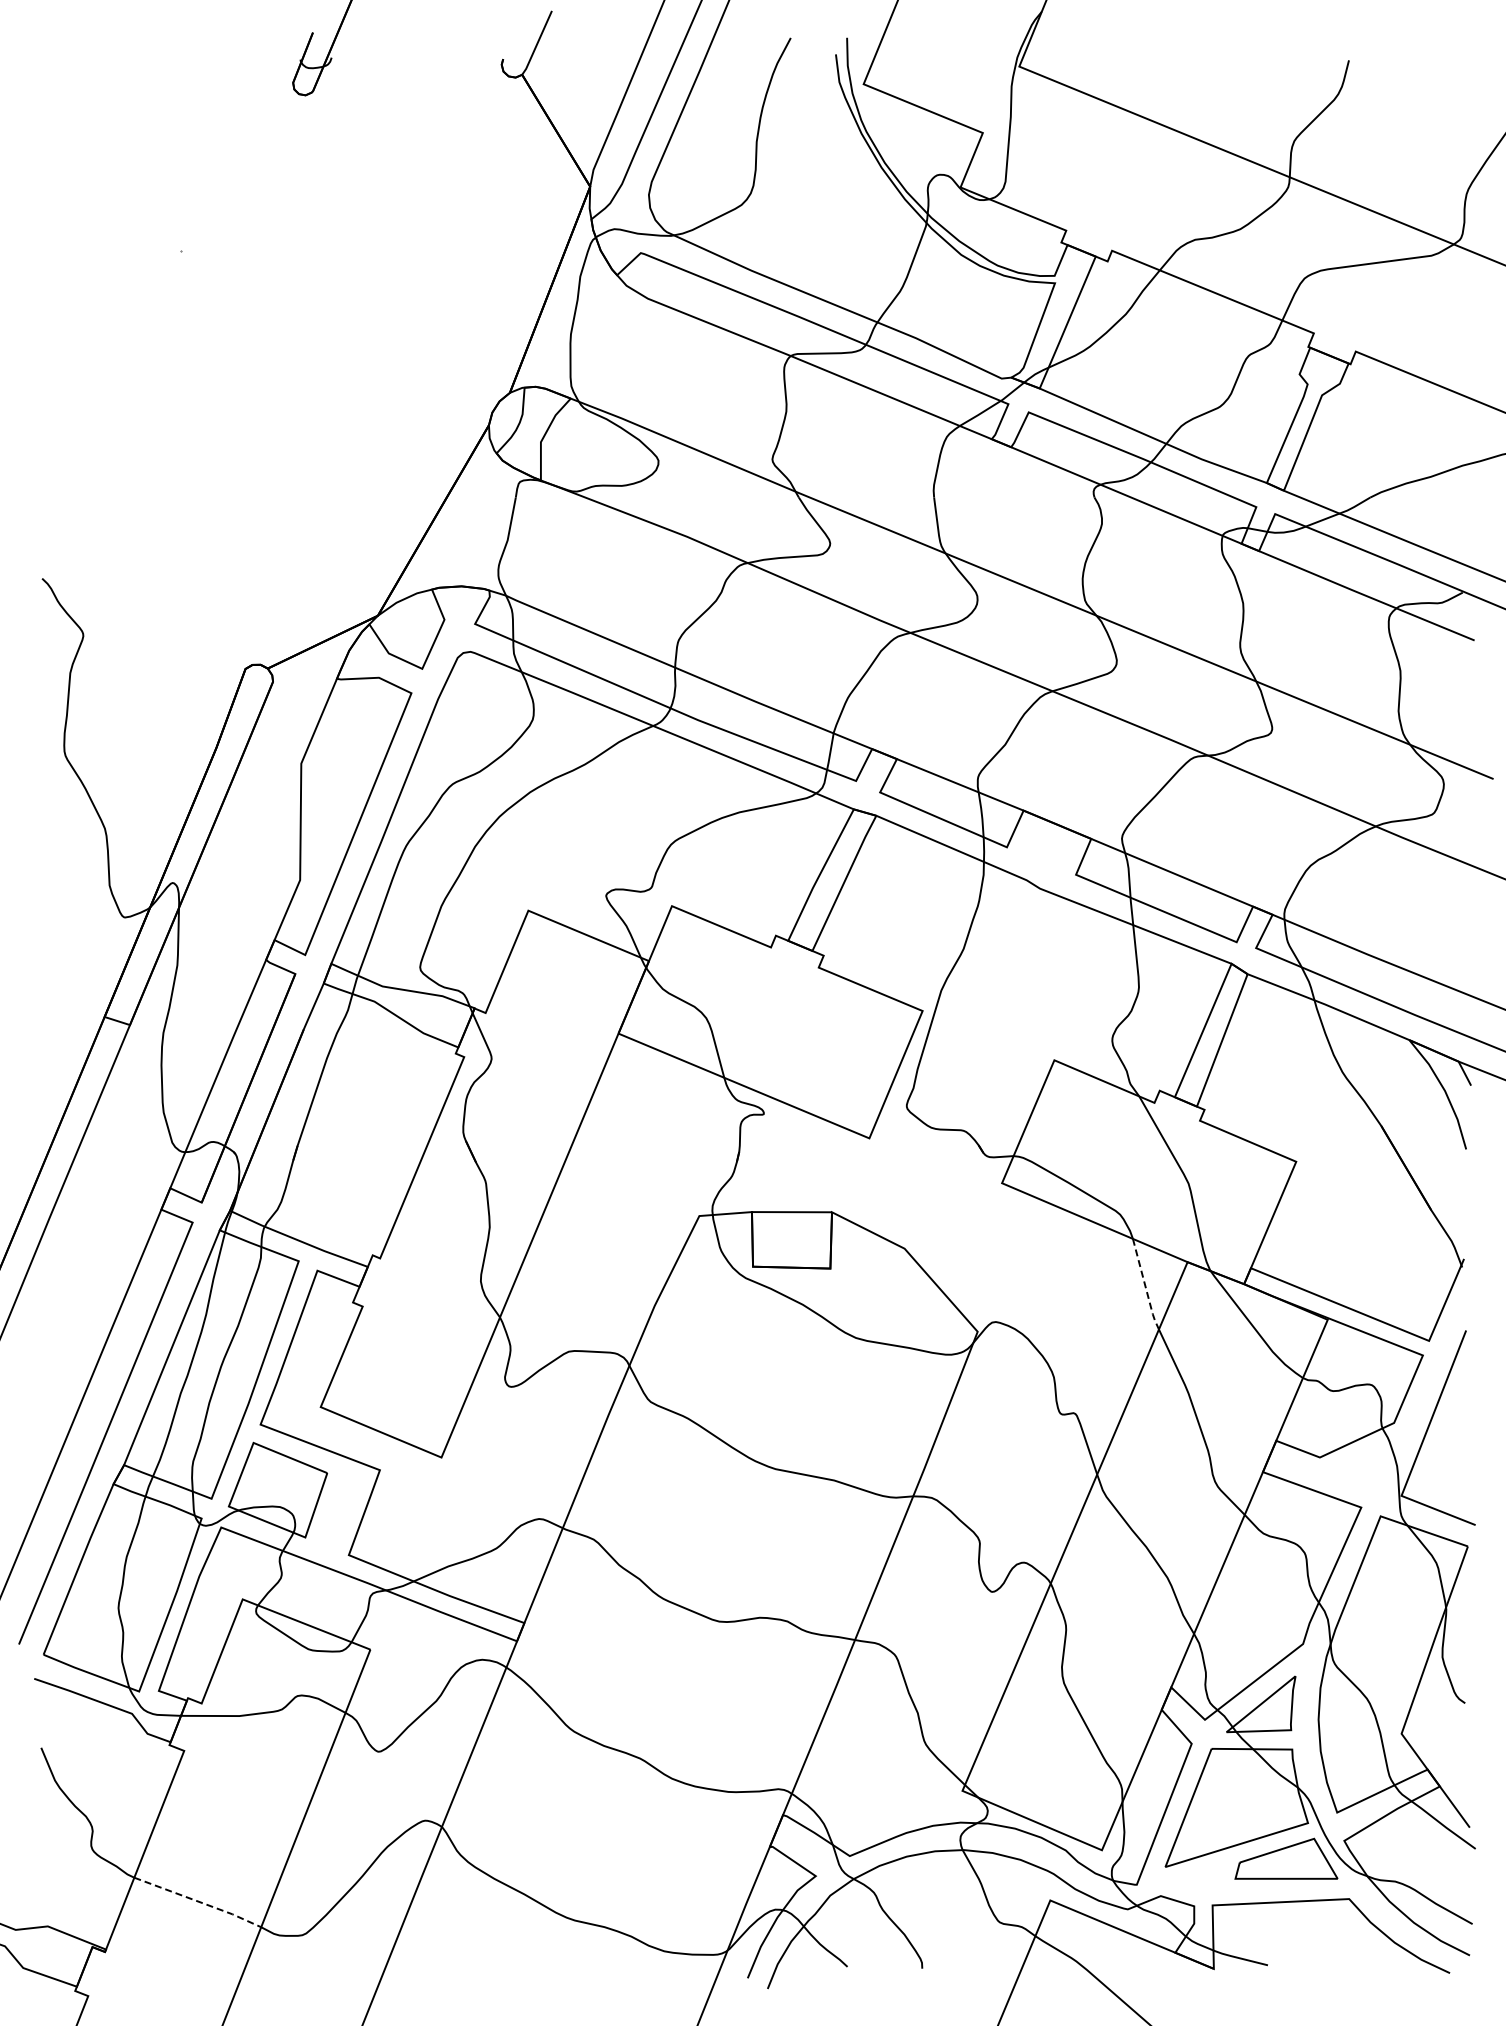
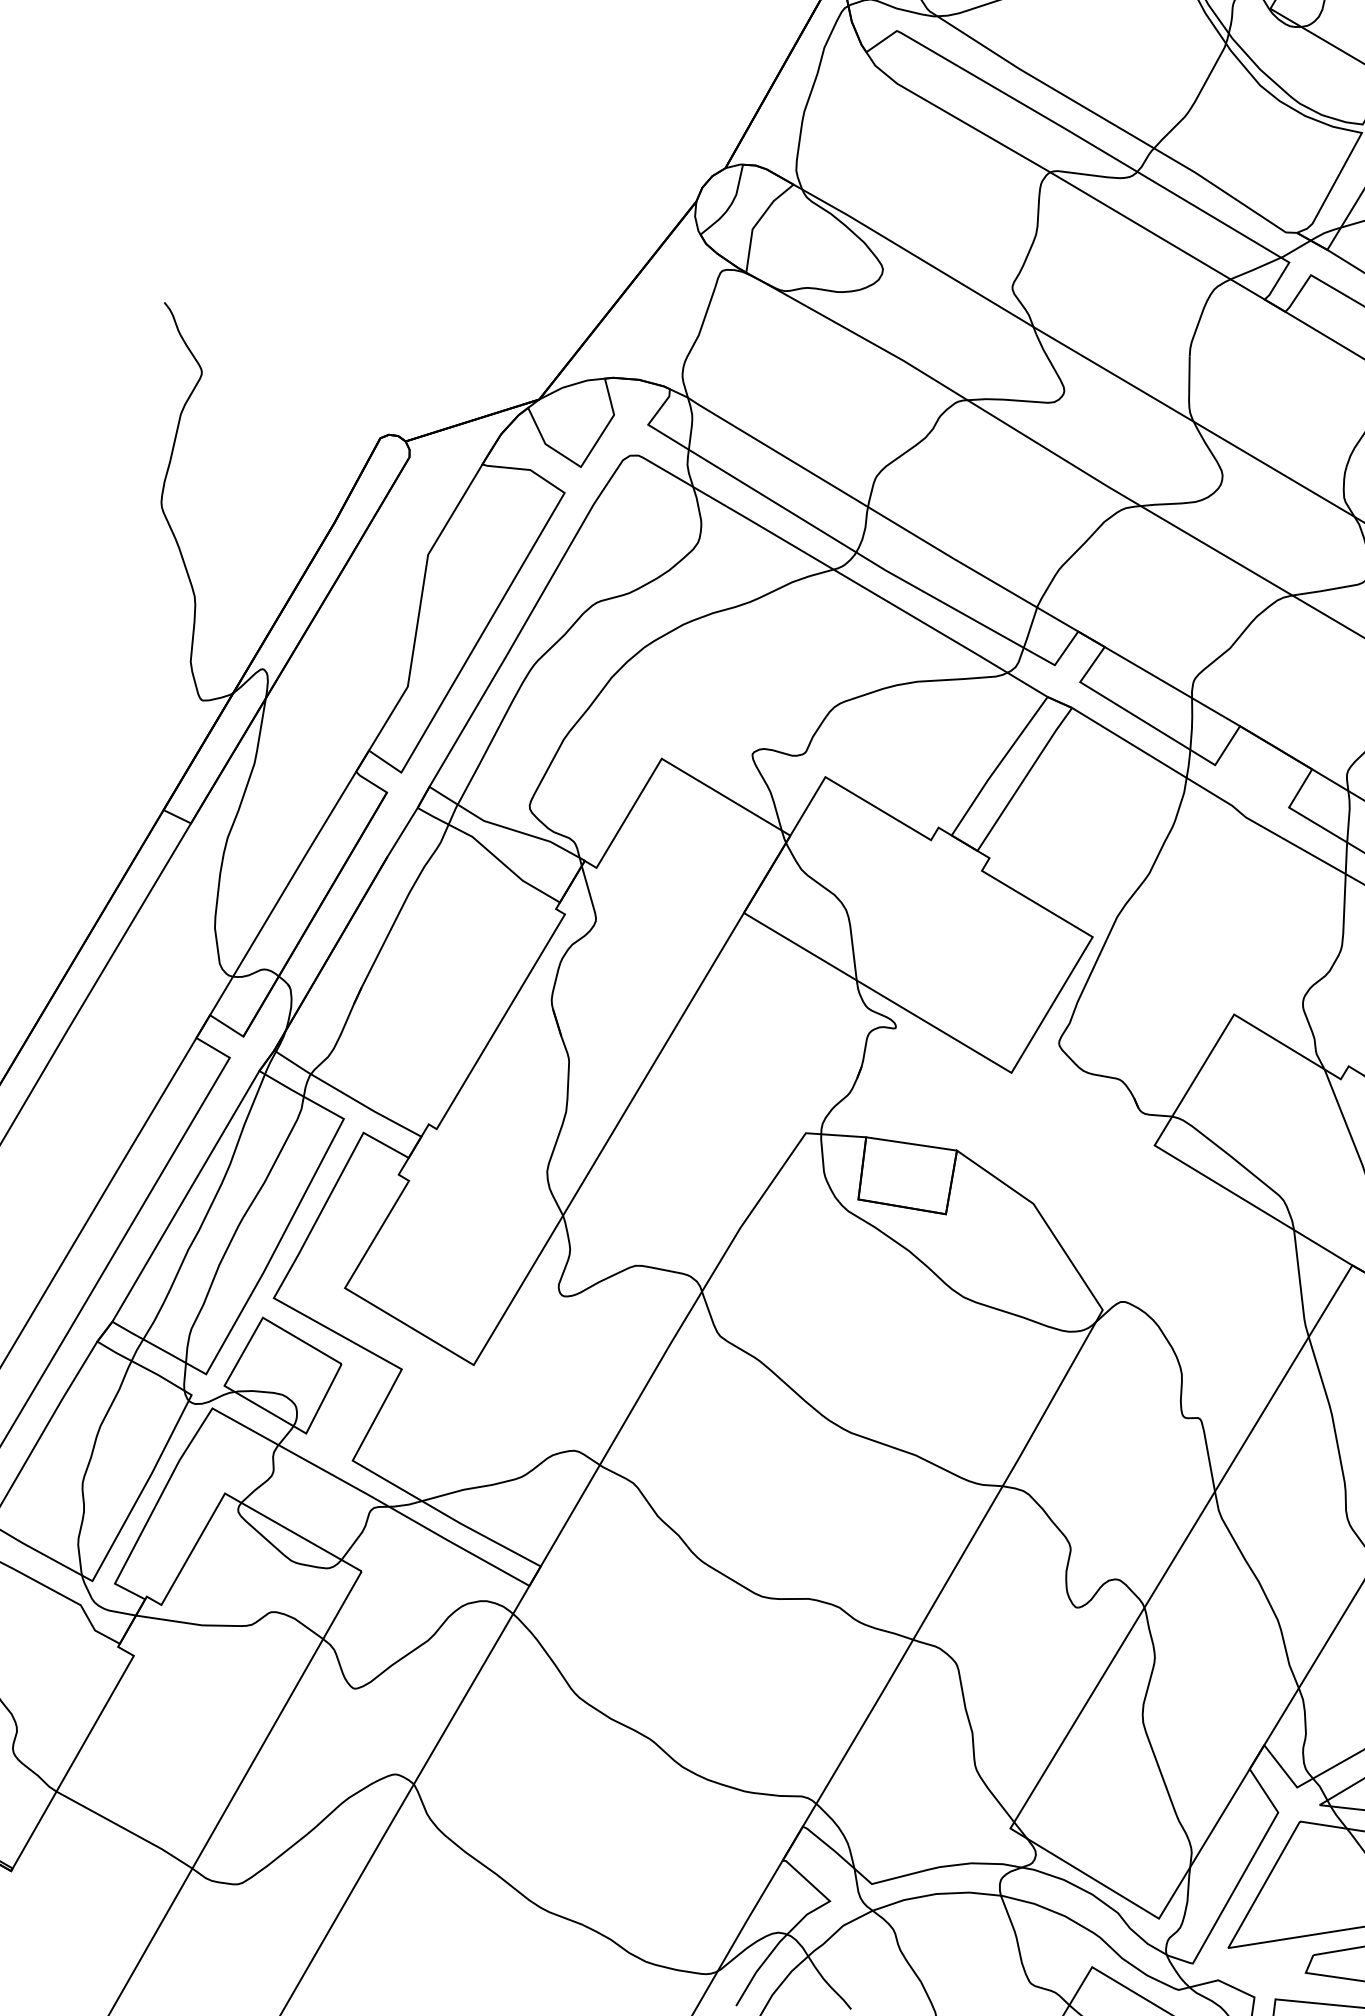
line: (1145, 1286) -> (1300, 1286), dashed -> solid
line: (198, 1901) -> (125, 1829), dashed -> solid

